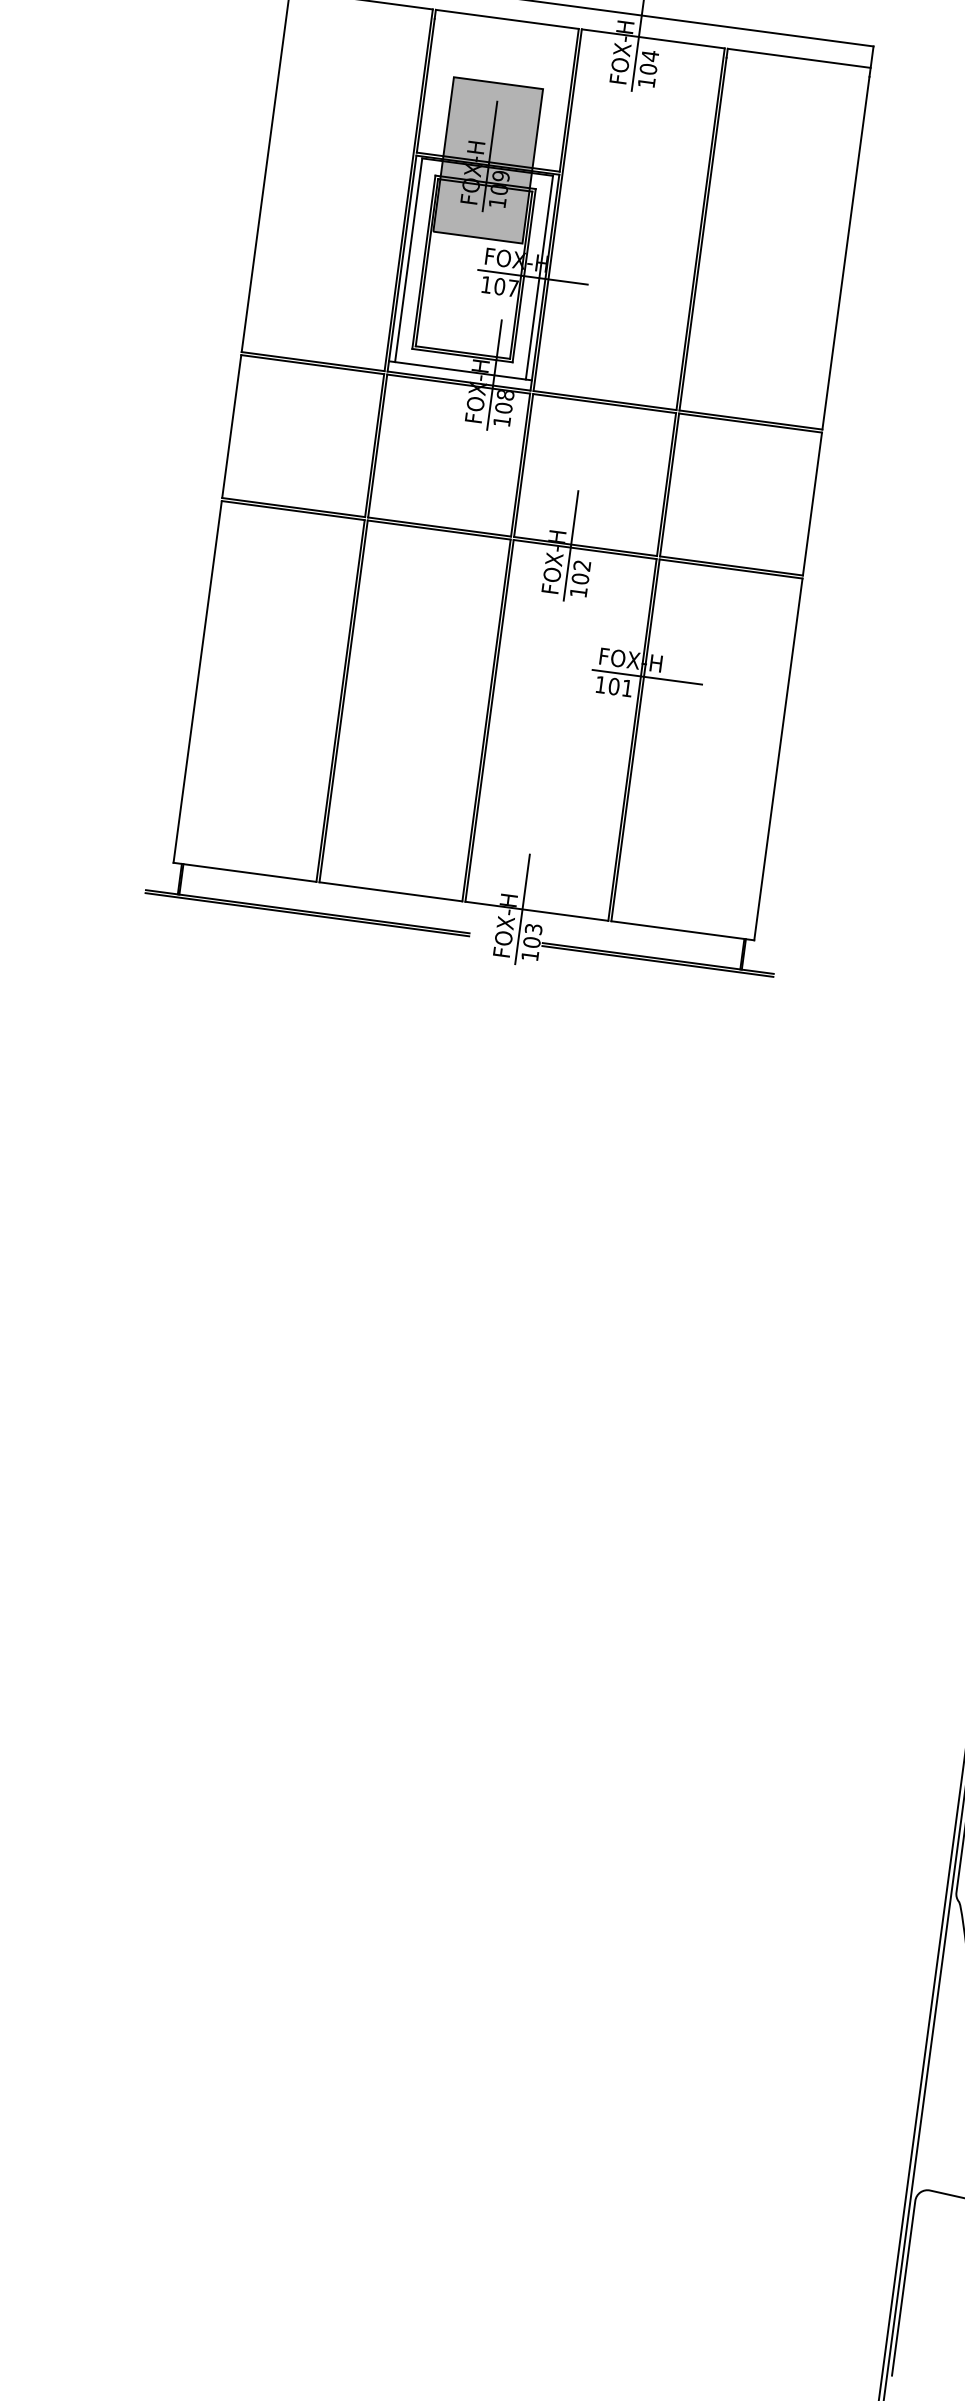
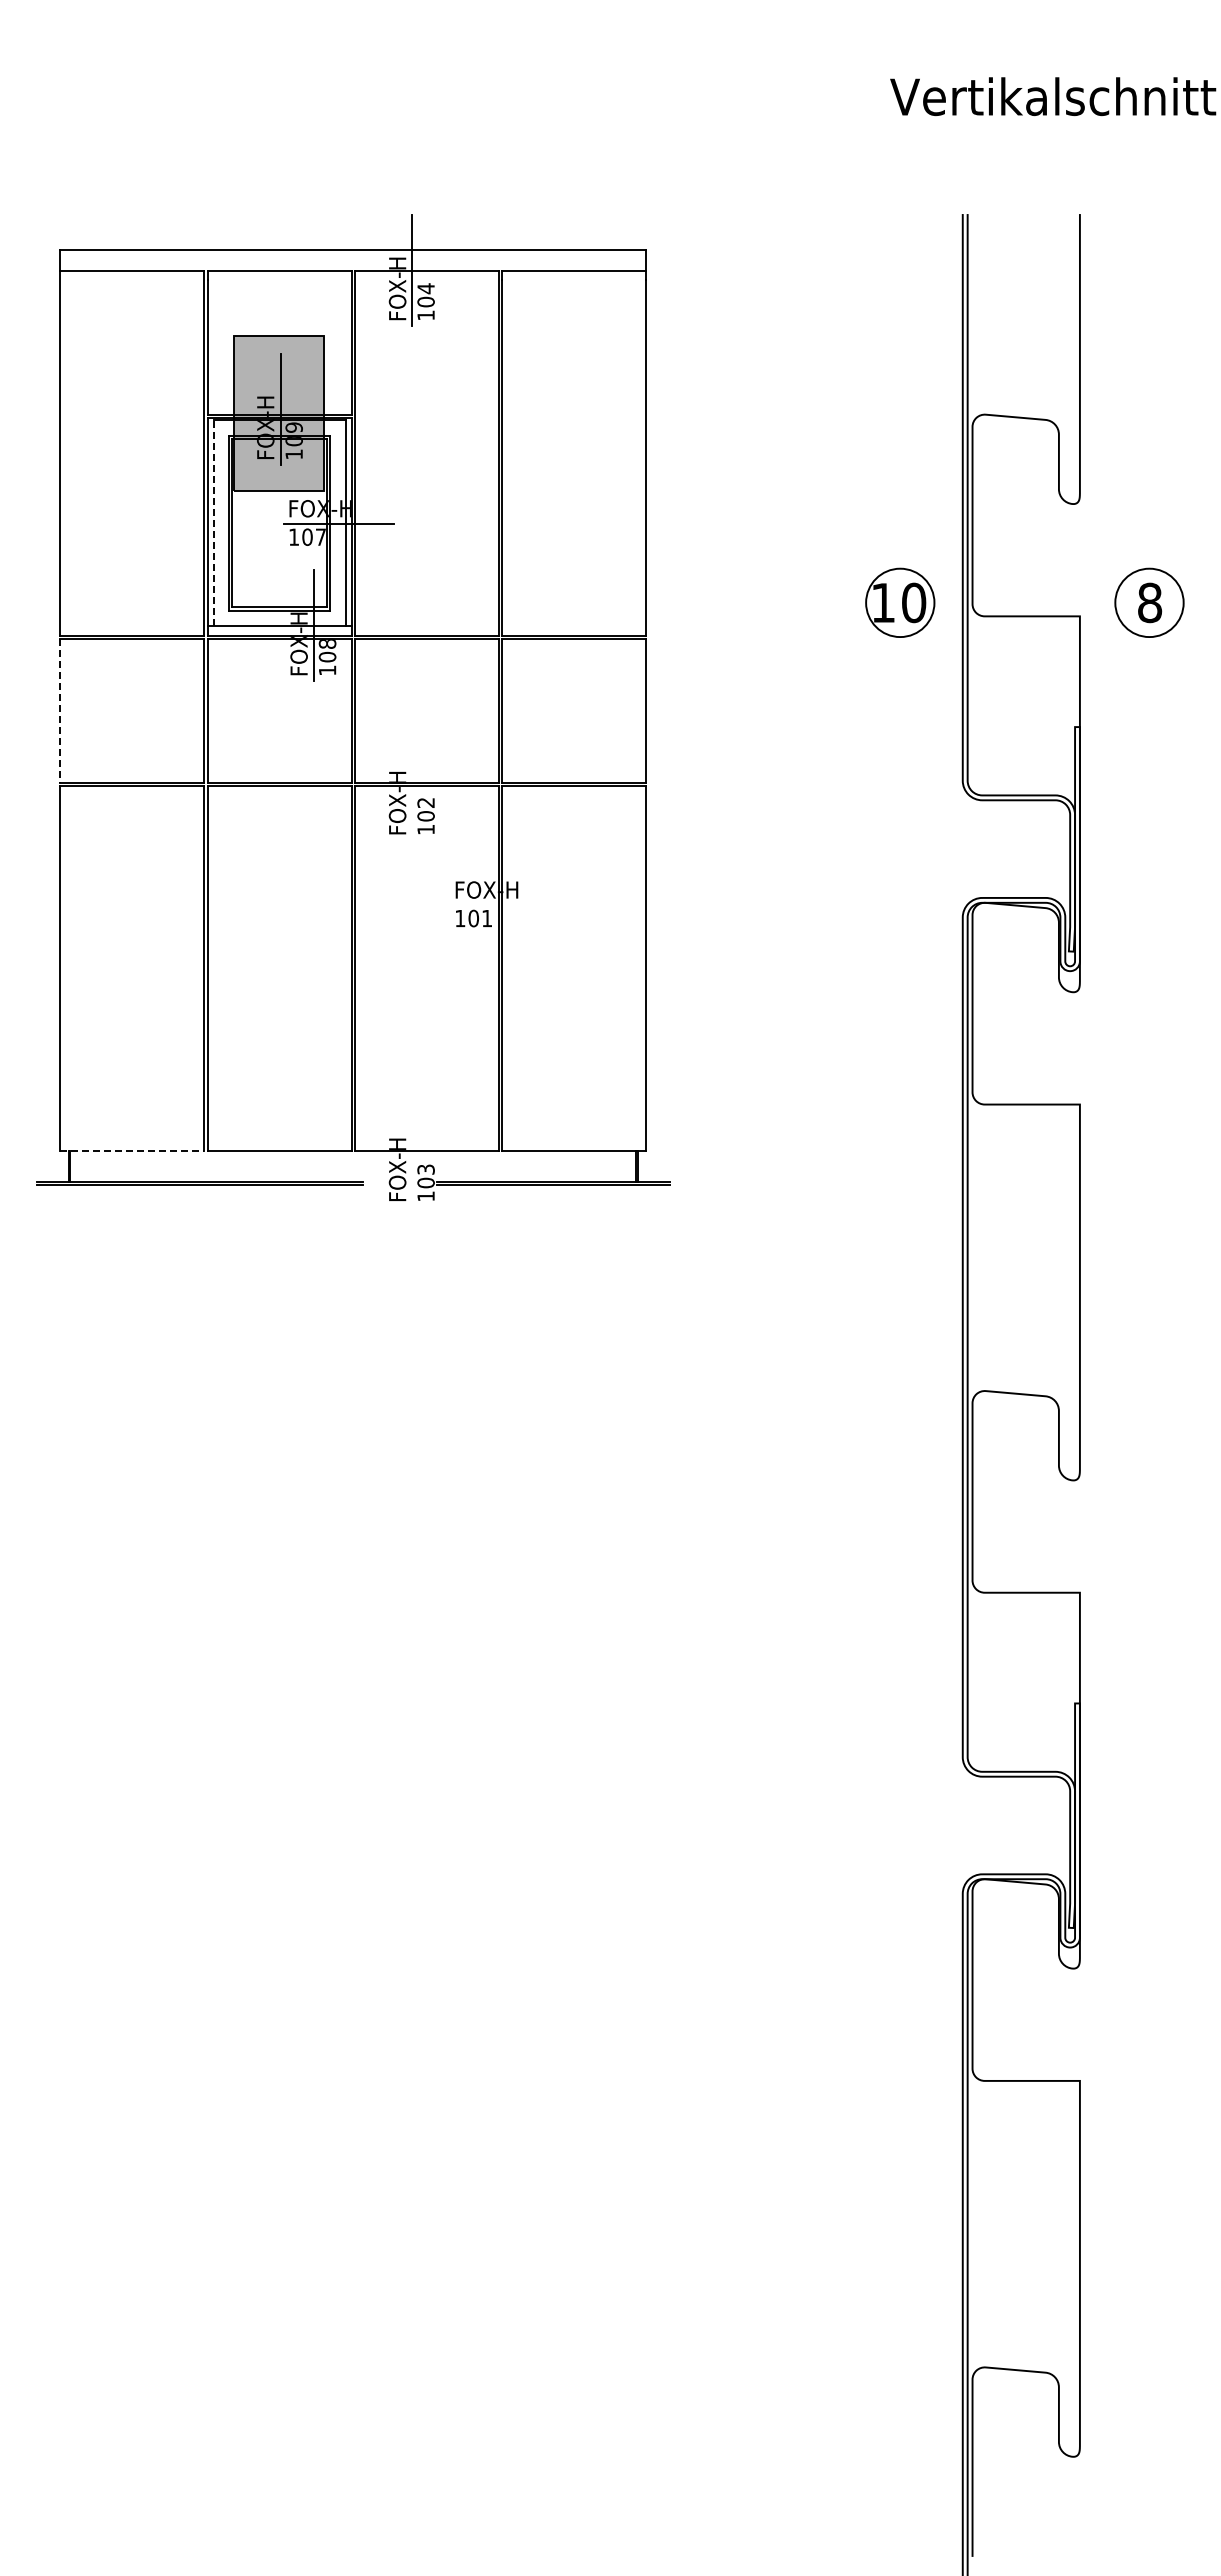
line: (408, 260) -> (213, 523), solid -> dashed
line: (231, 426) -> (60, 711), solid -> dashed
line: (571, 545) -> (412, 784), removed
line: (647, 676) -> (505, 904), removed
line: (245, 872) -> (132, 1151), solid -> dashed
line: (522, 909) -> (412, 1151), removed

